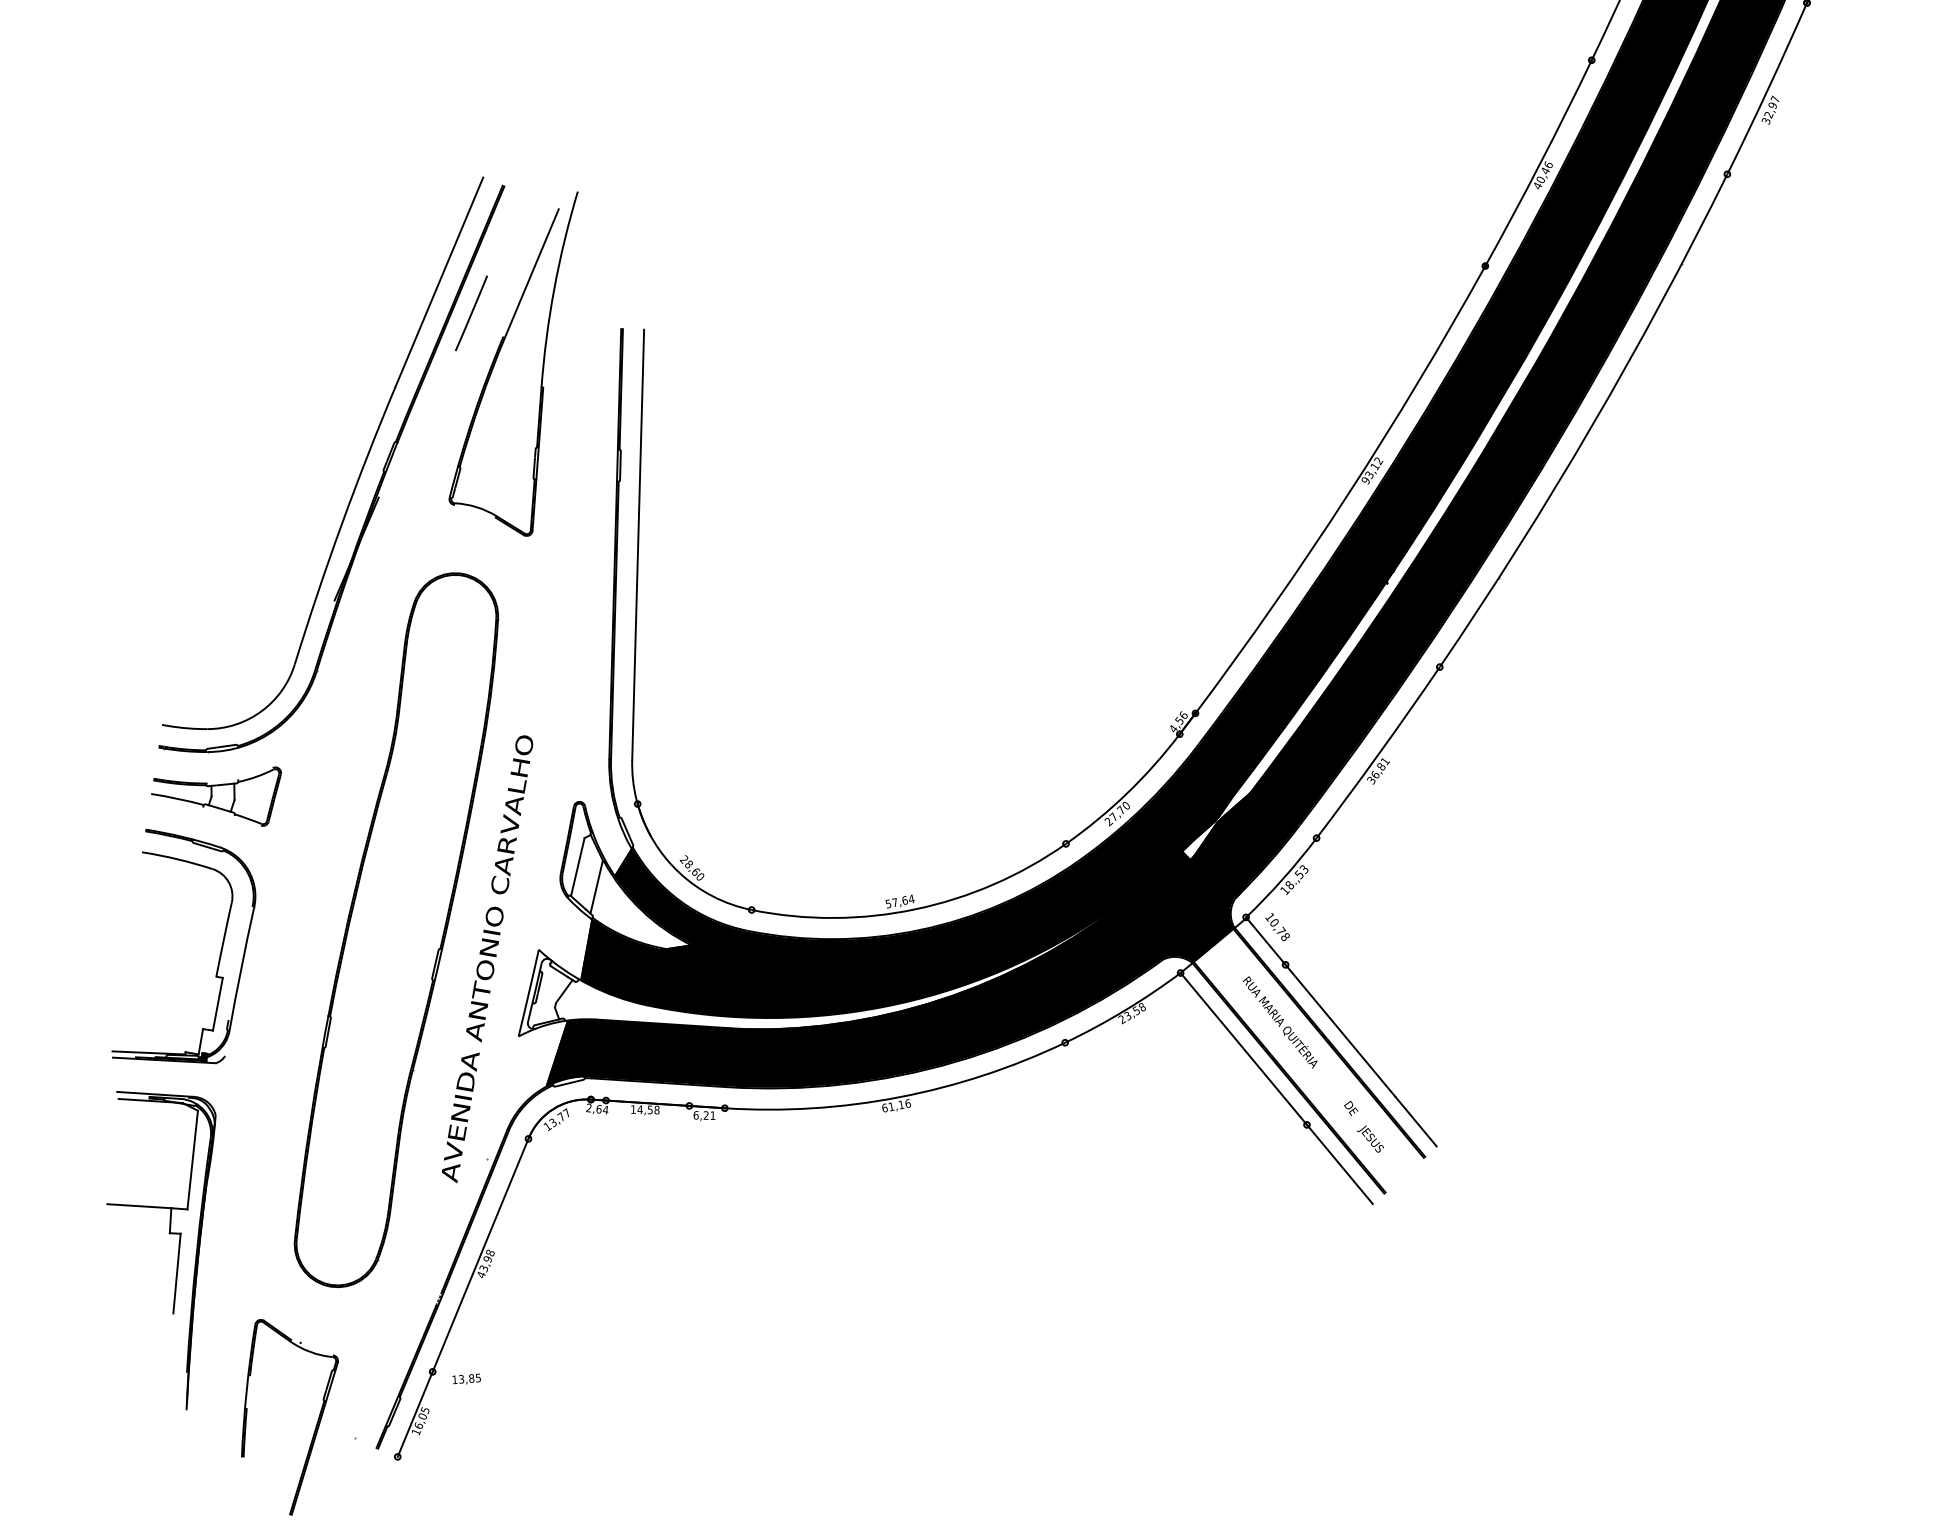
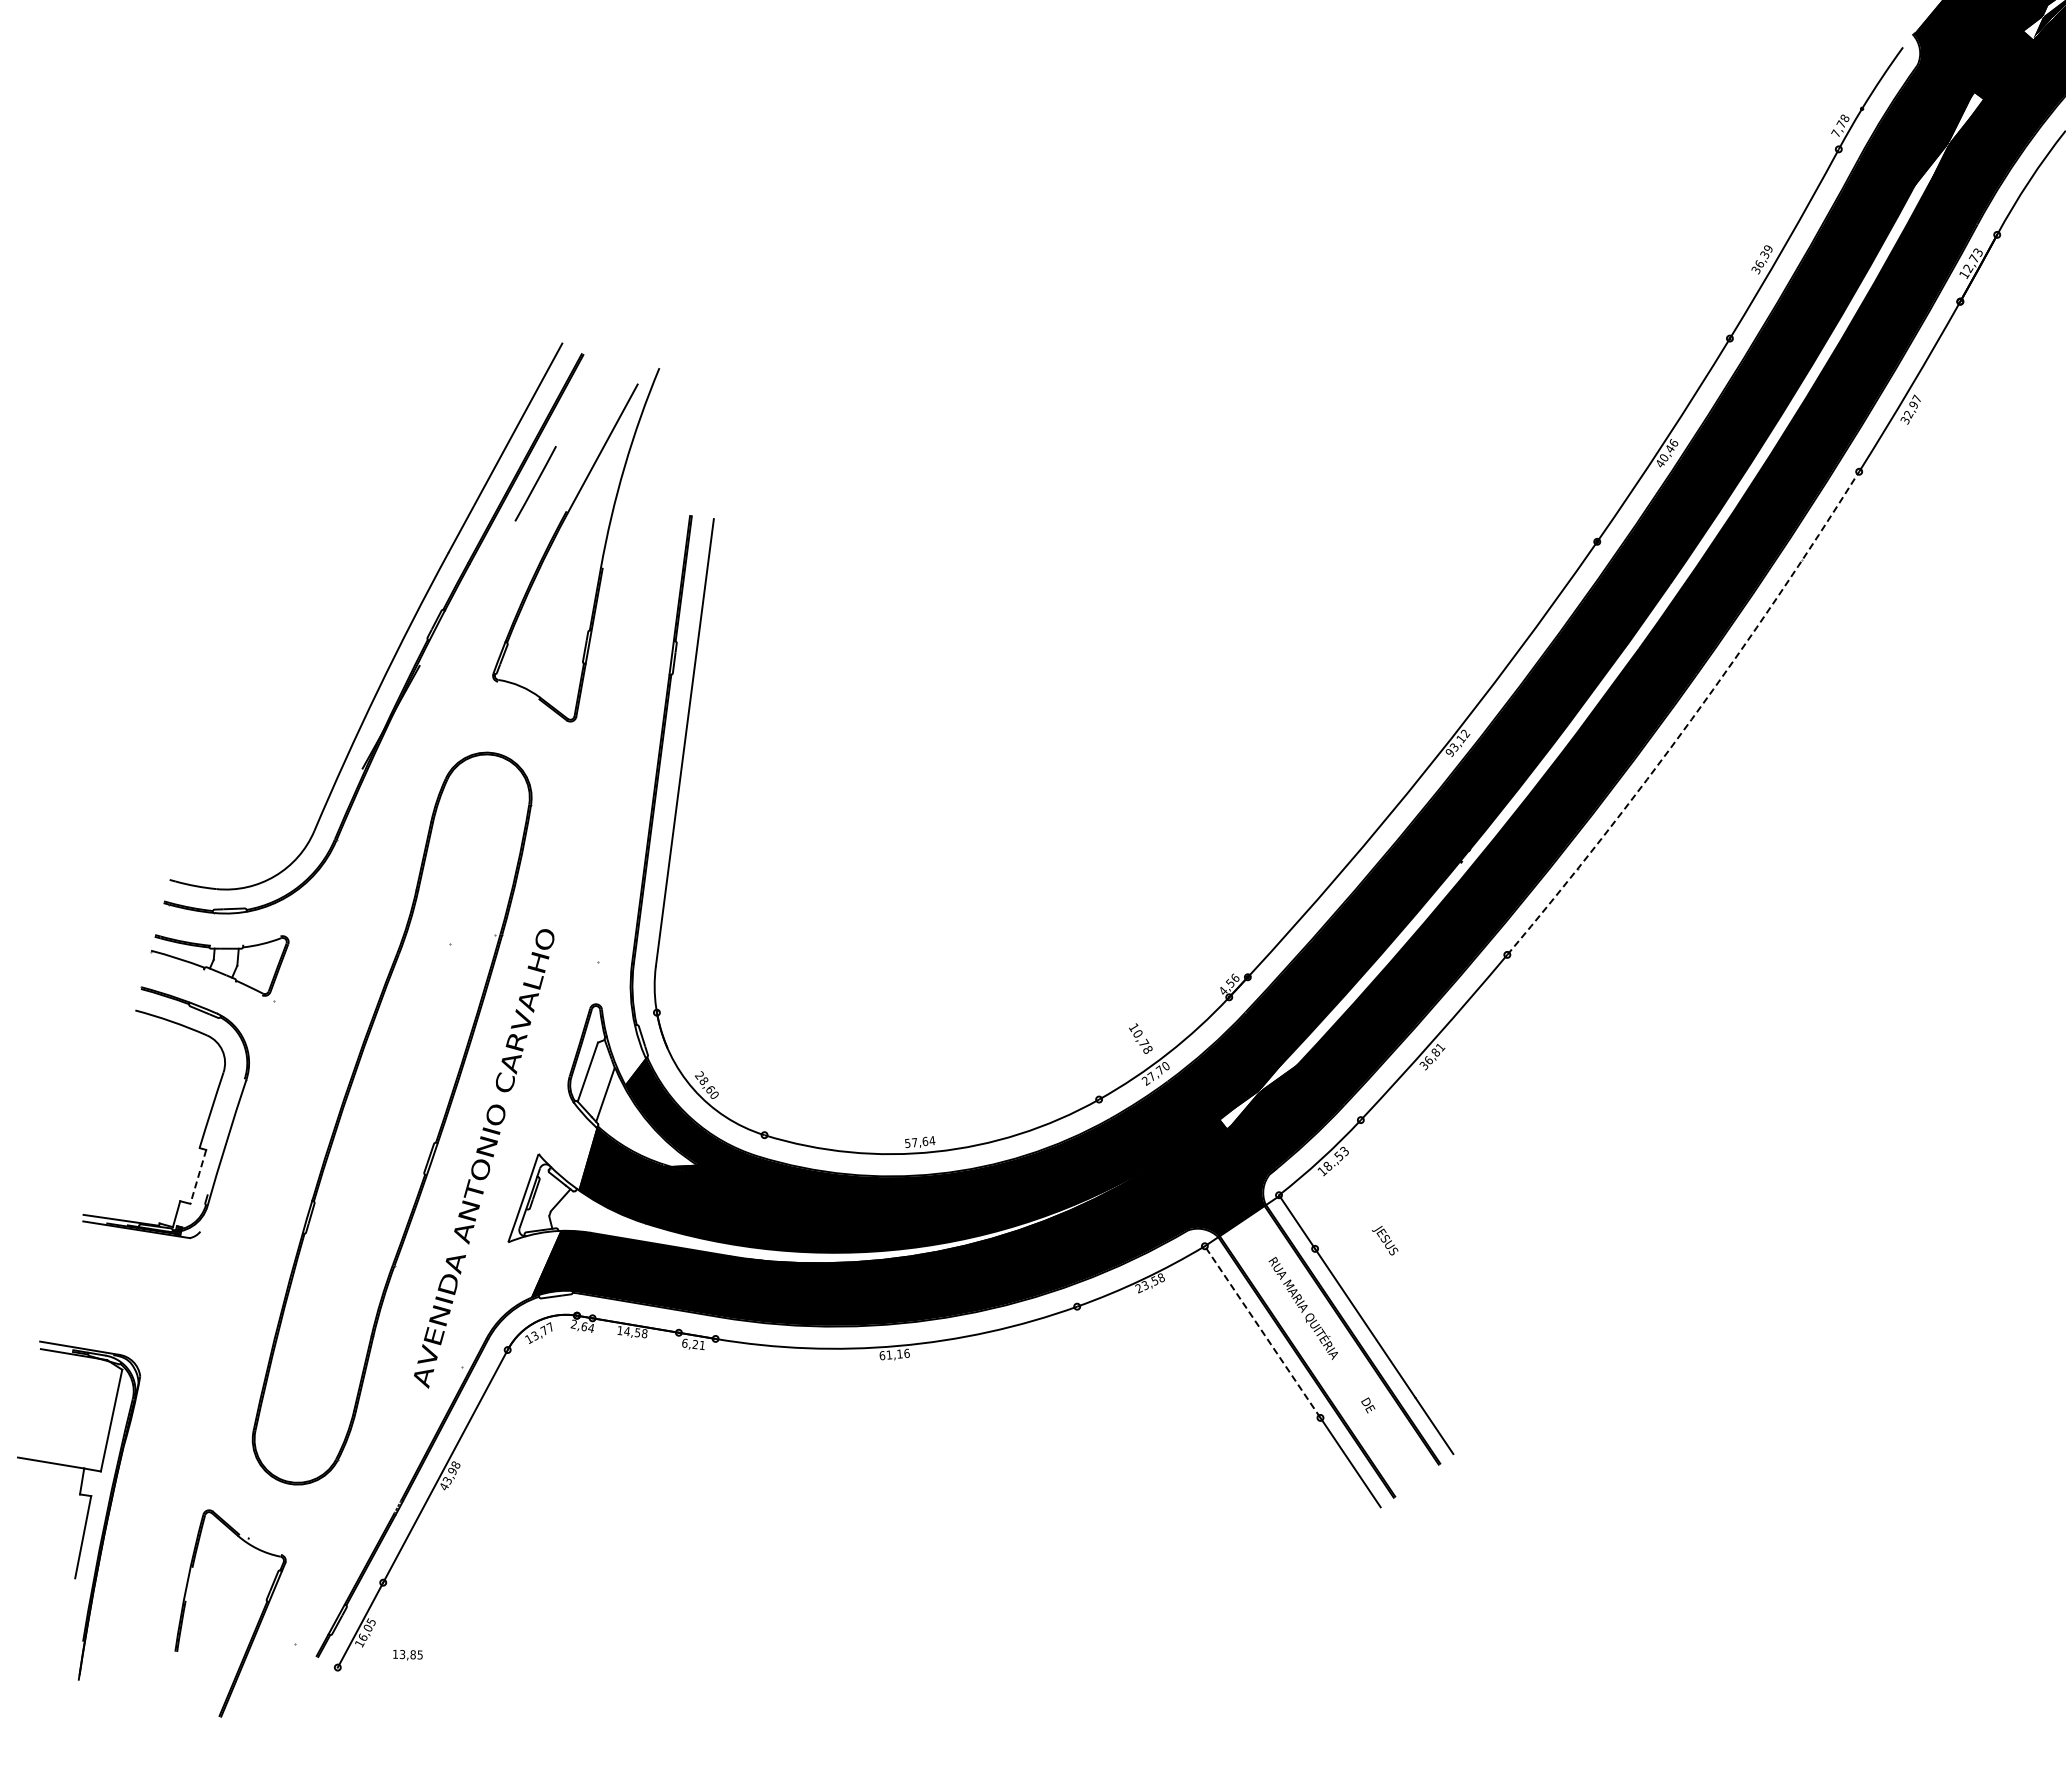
arc: (1592, 425) -> (1691, 719), solid -> dashed
text: (1277, 926) -> (1140, 1038), moved
line: (218, 1004) -> (198, 1177), solid -> dashed
line: (1243, 1048) -> (1262, 1331), solid -> dashed
text: (1370, 1139) -> (1385, 1240), moved
part: (177, 1250) -> (86, 1513), moved
text: (466, 1378) -> (407, 1654), moved

